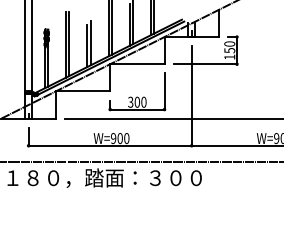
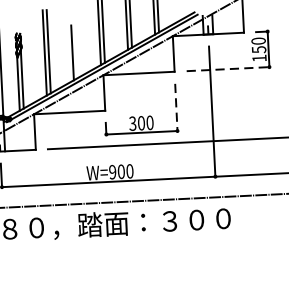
line: (90, 42) -> (76, 48), removed
line: (205, 64) -> (228, 69), solid -> dashed
line: (164, 92) -> (176, 108), solid -> dashed

